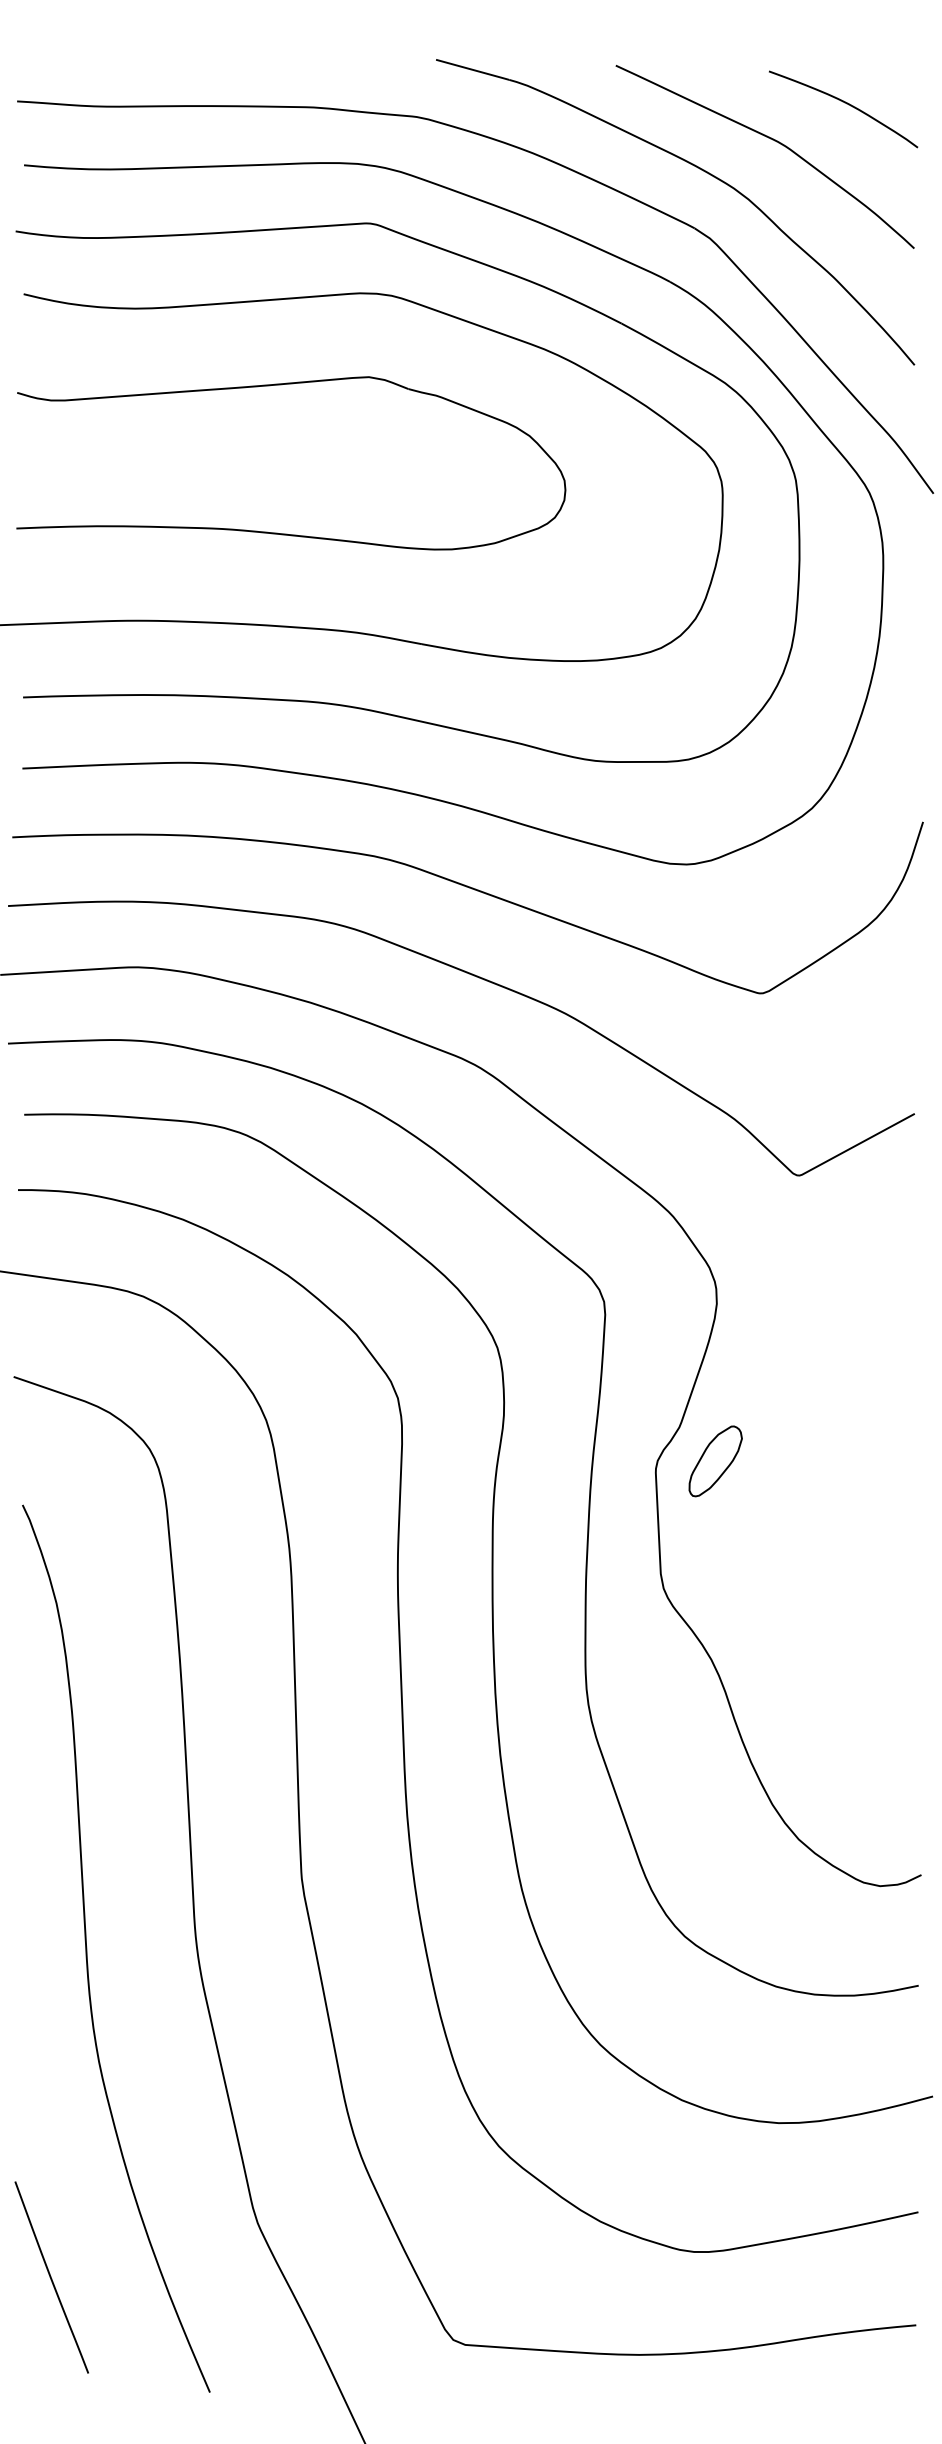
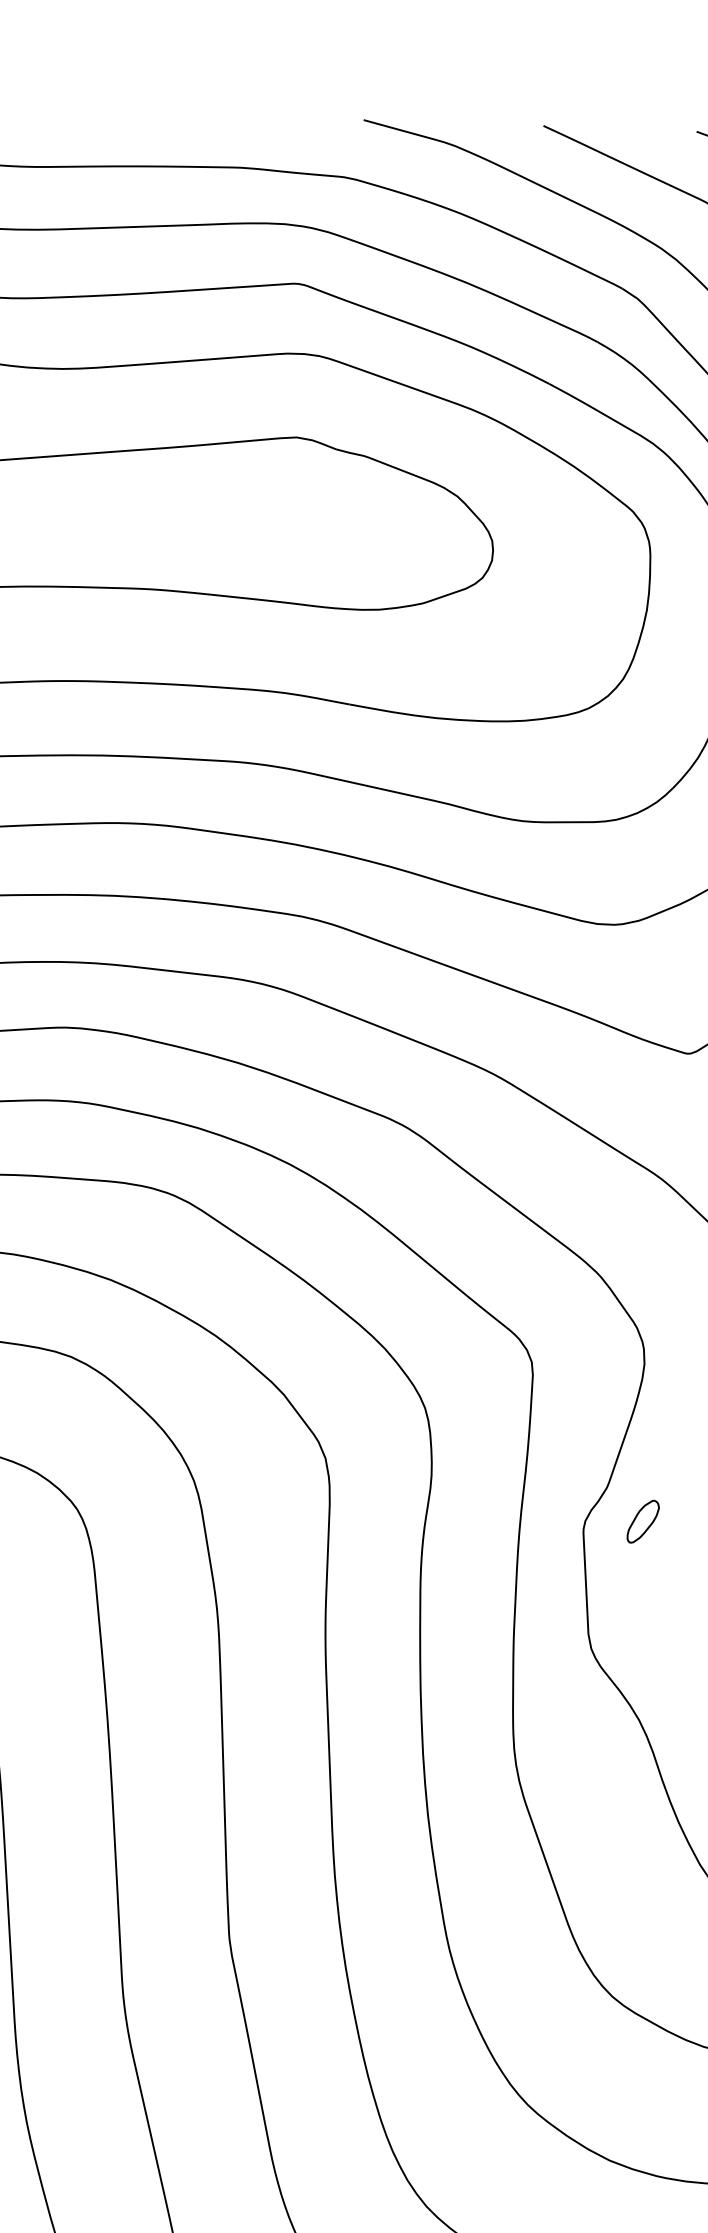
part: (715, 1461) -> (643, 1521), size x0.6

